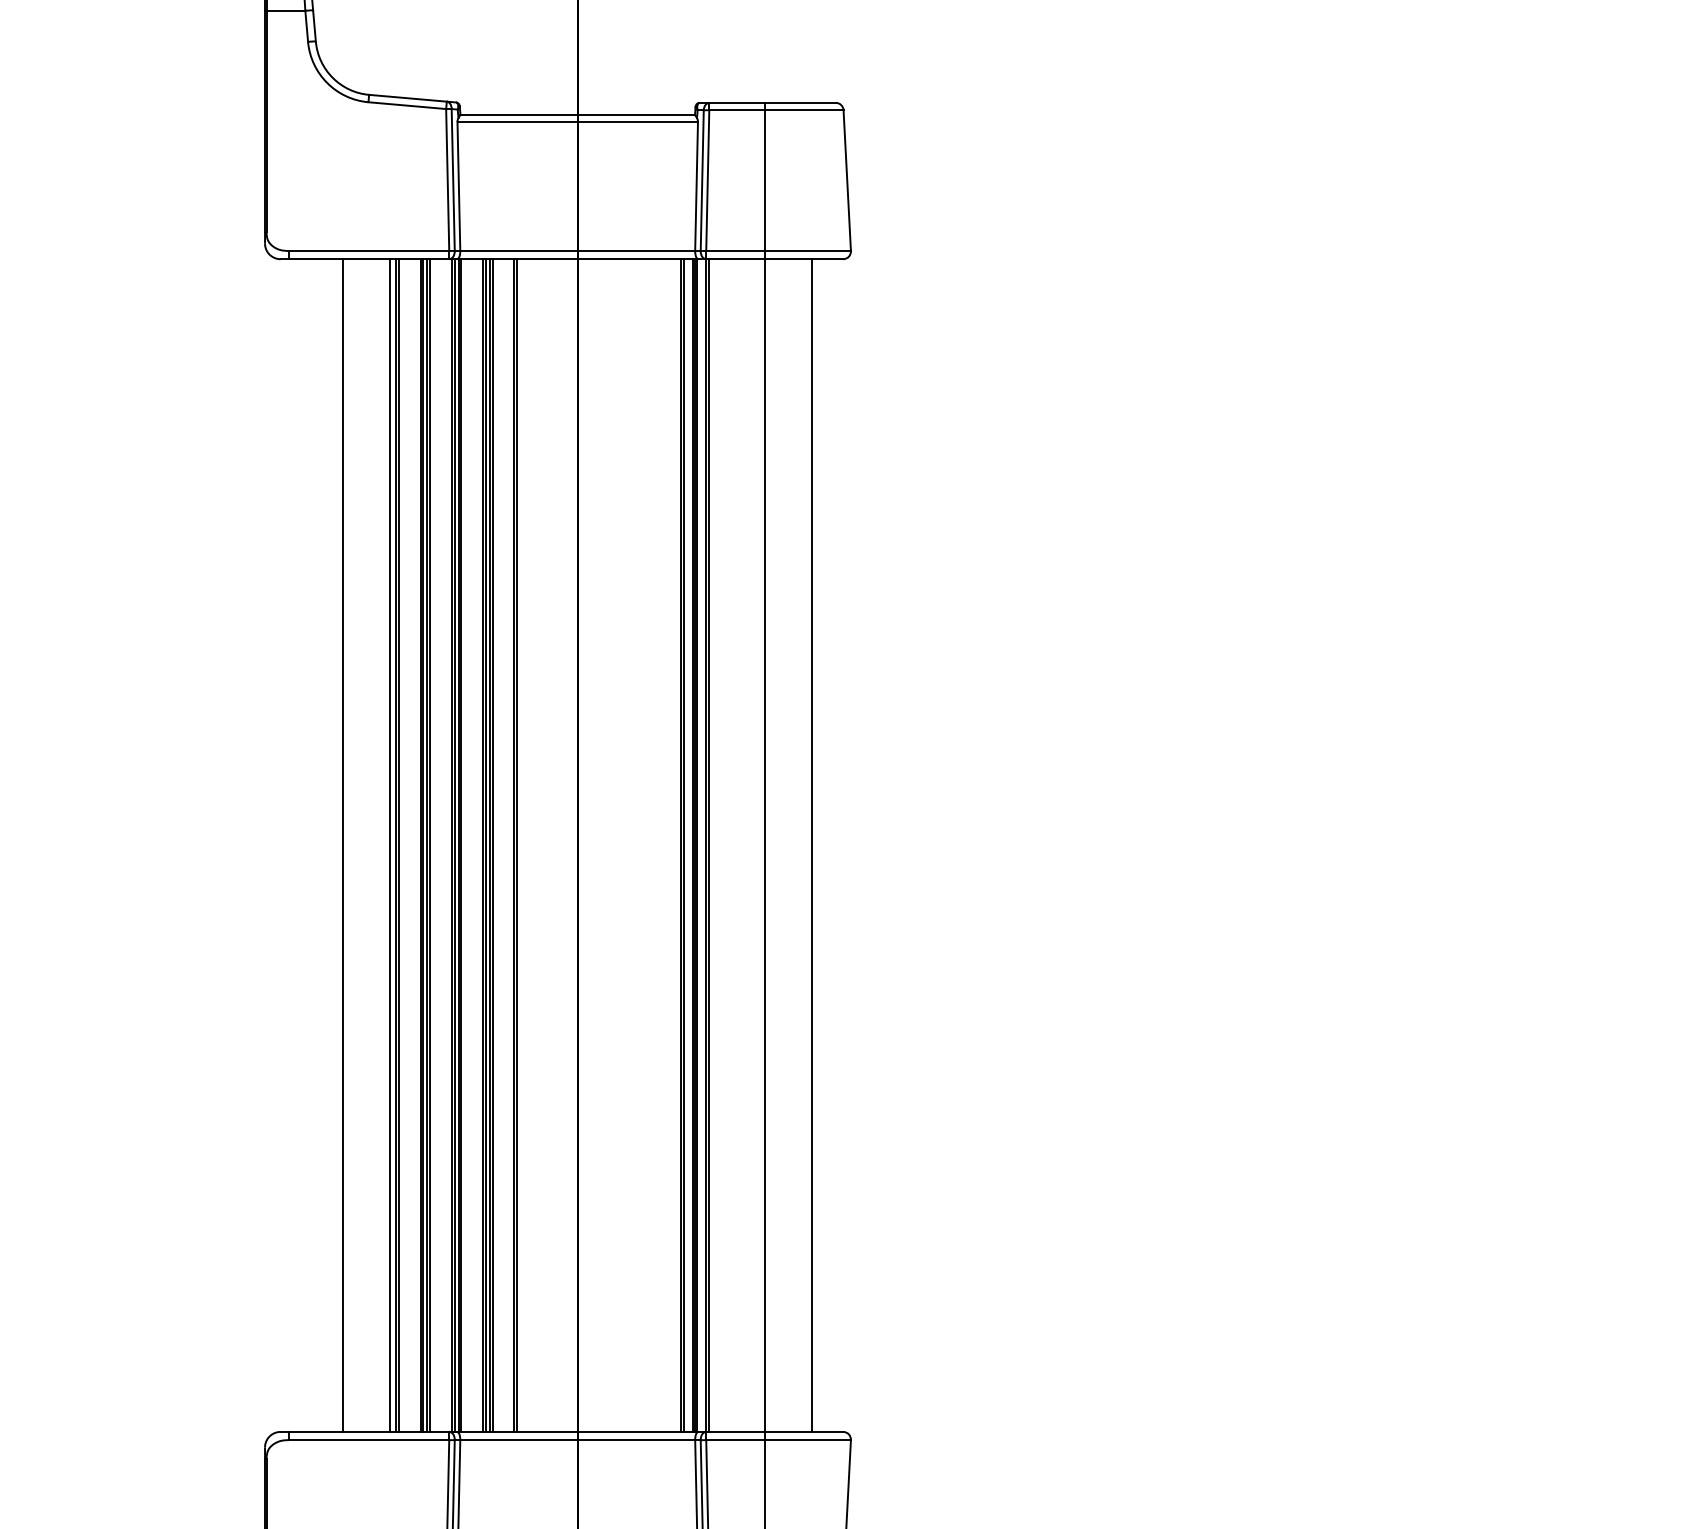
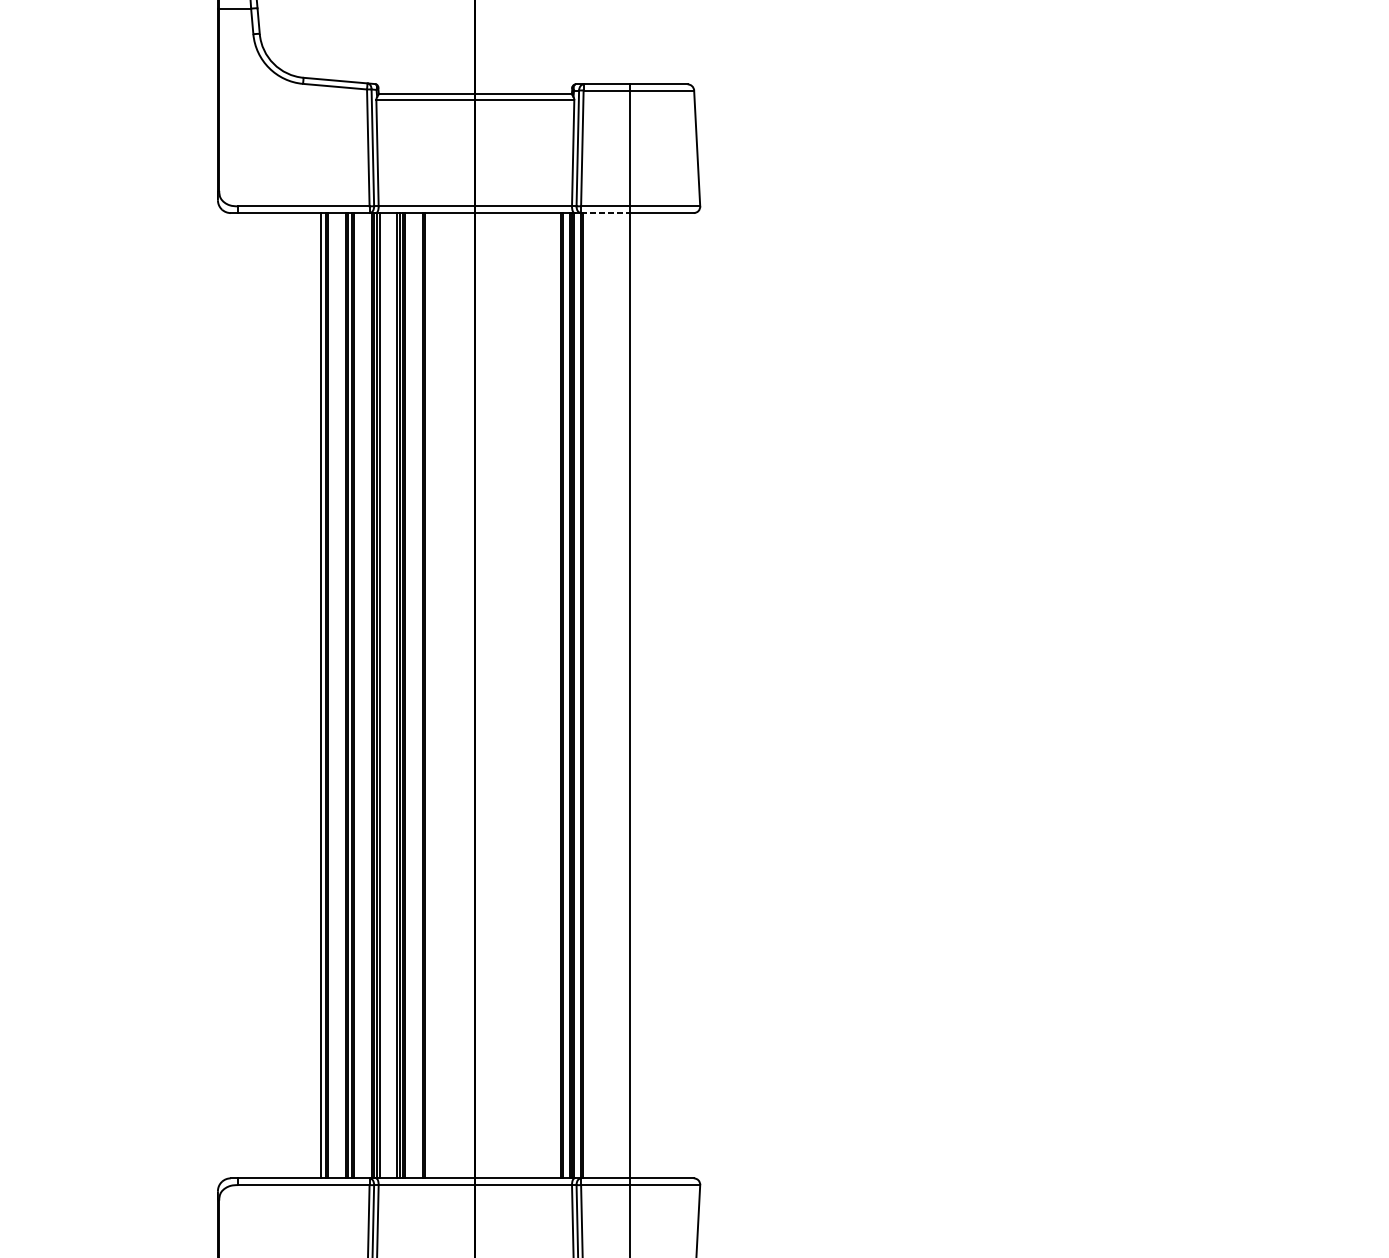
line: (735, 259) -> (605, 213), solid -> dashed
line: (343, 845) -> (282, 695), removed
line: (812, 845) -> (668, 695), removed

